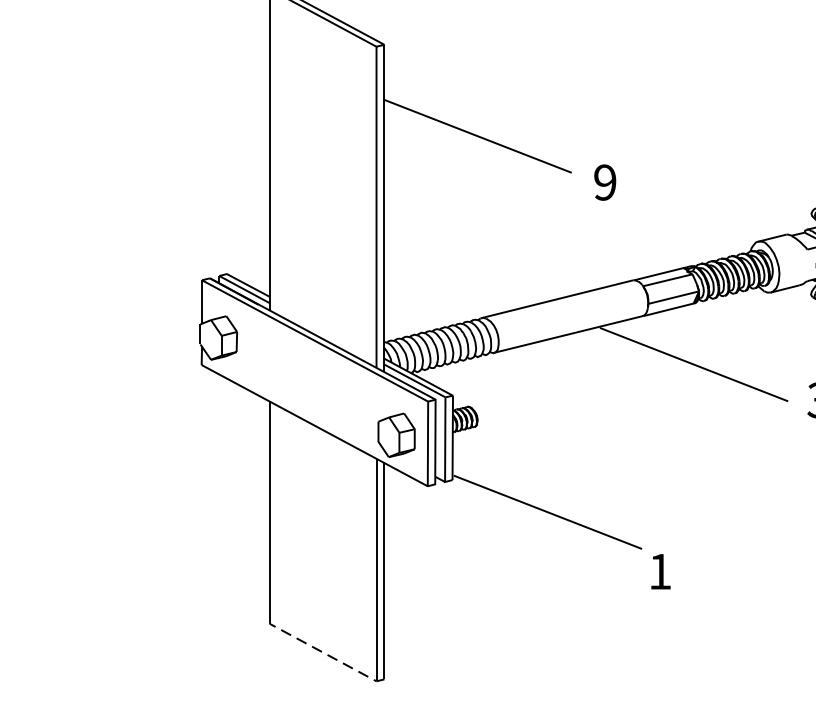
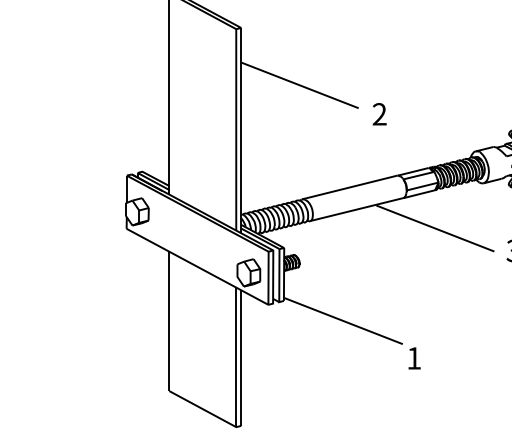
text: (604, 182) -> (379, 114), 9 -> 2
line: (327, 654) -> (205, 410), dashed -> solid

